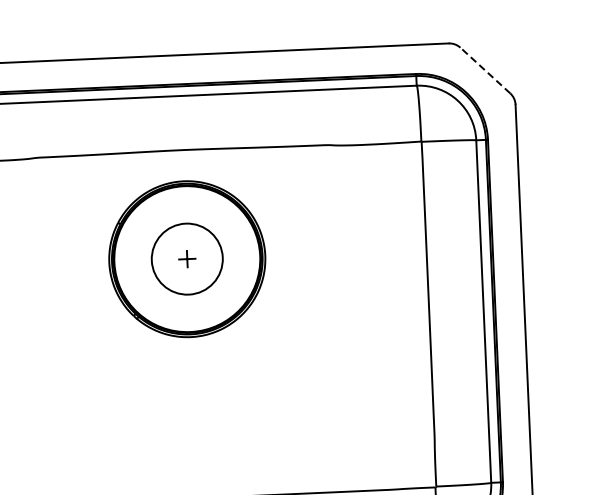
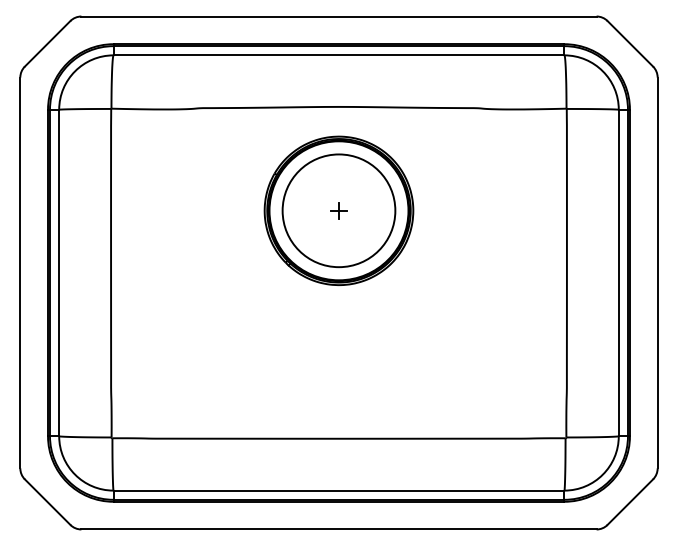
line: (484, 70) -> (629, 43), dashed -> solid
circle: (186, 258) -> (338, 210), size x1.67

